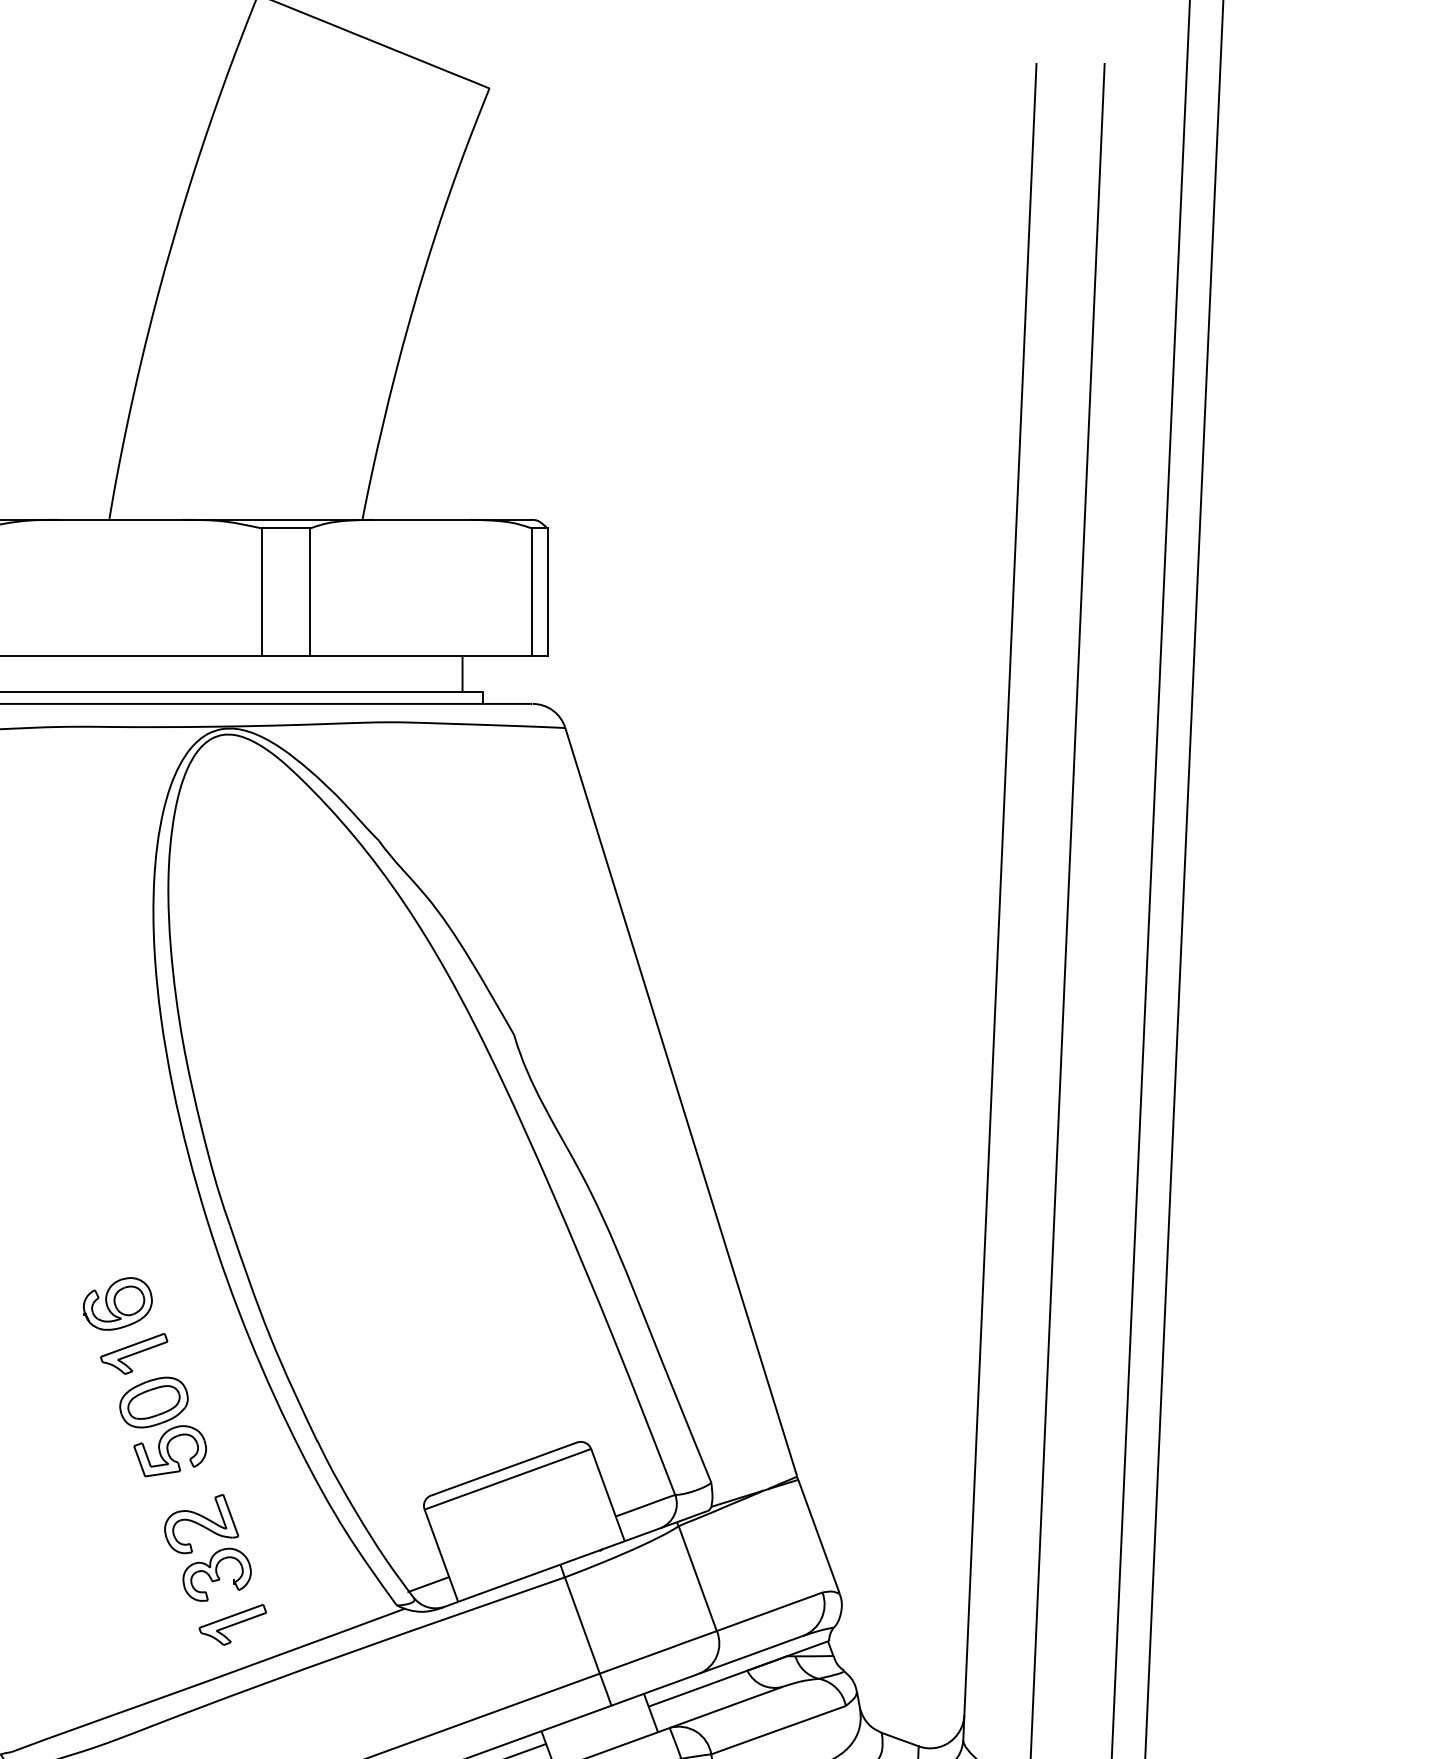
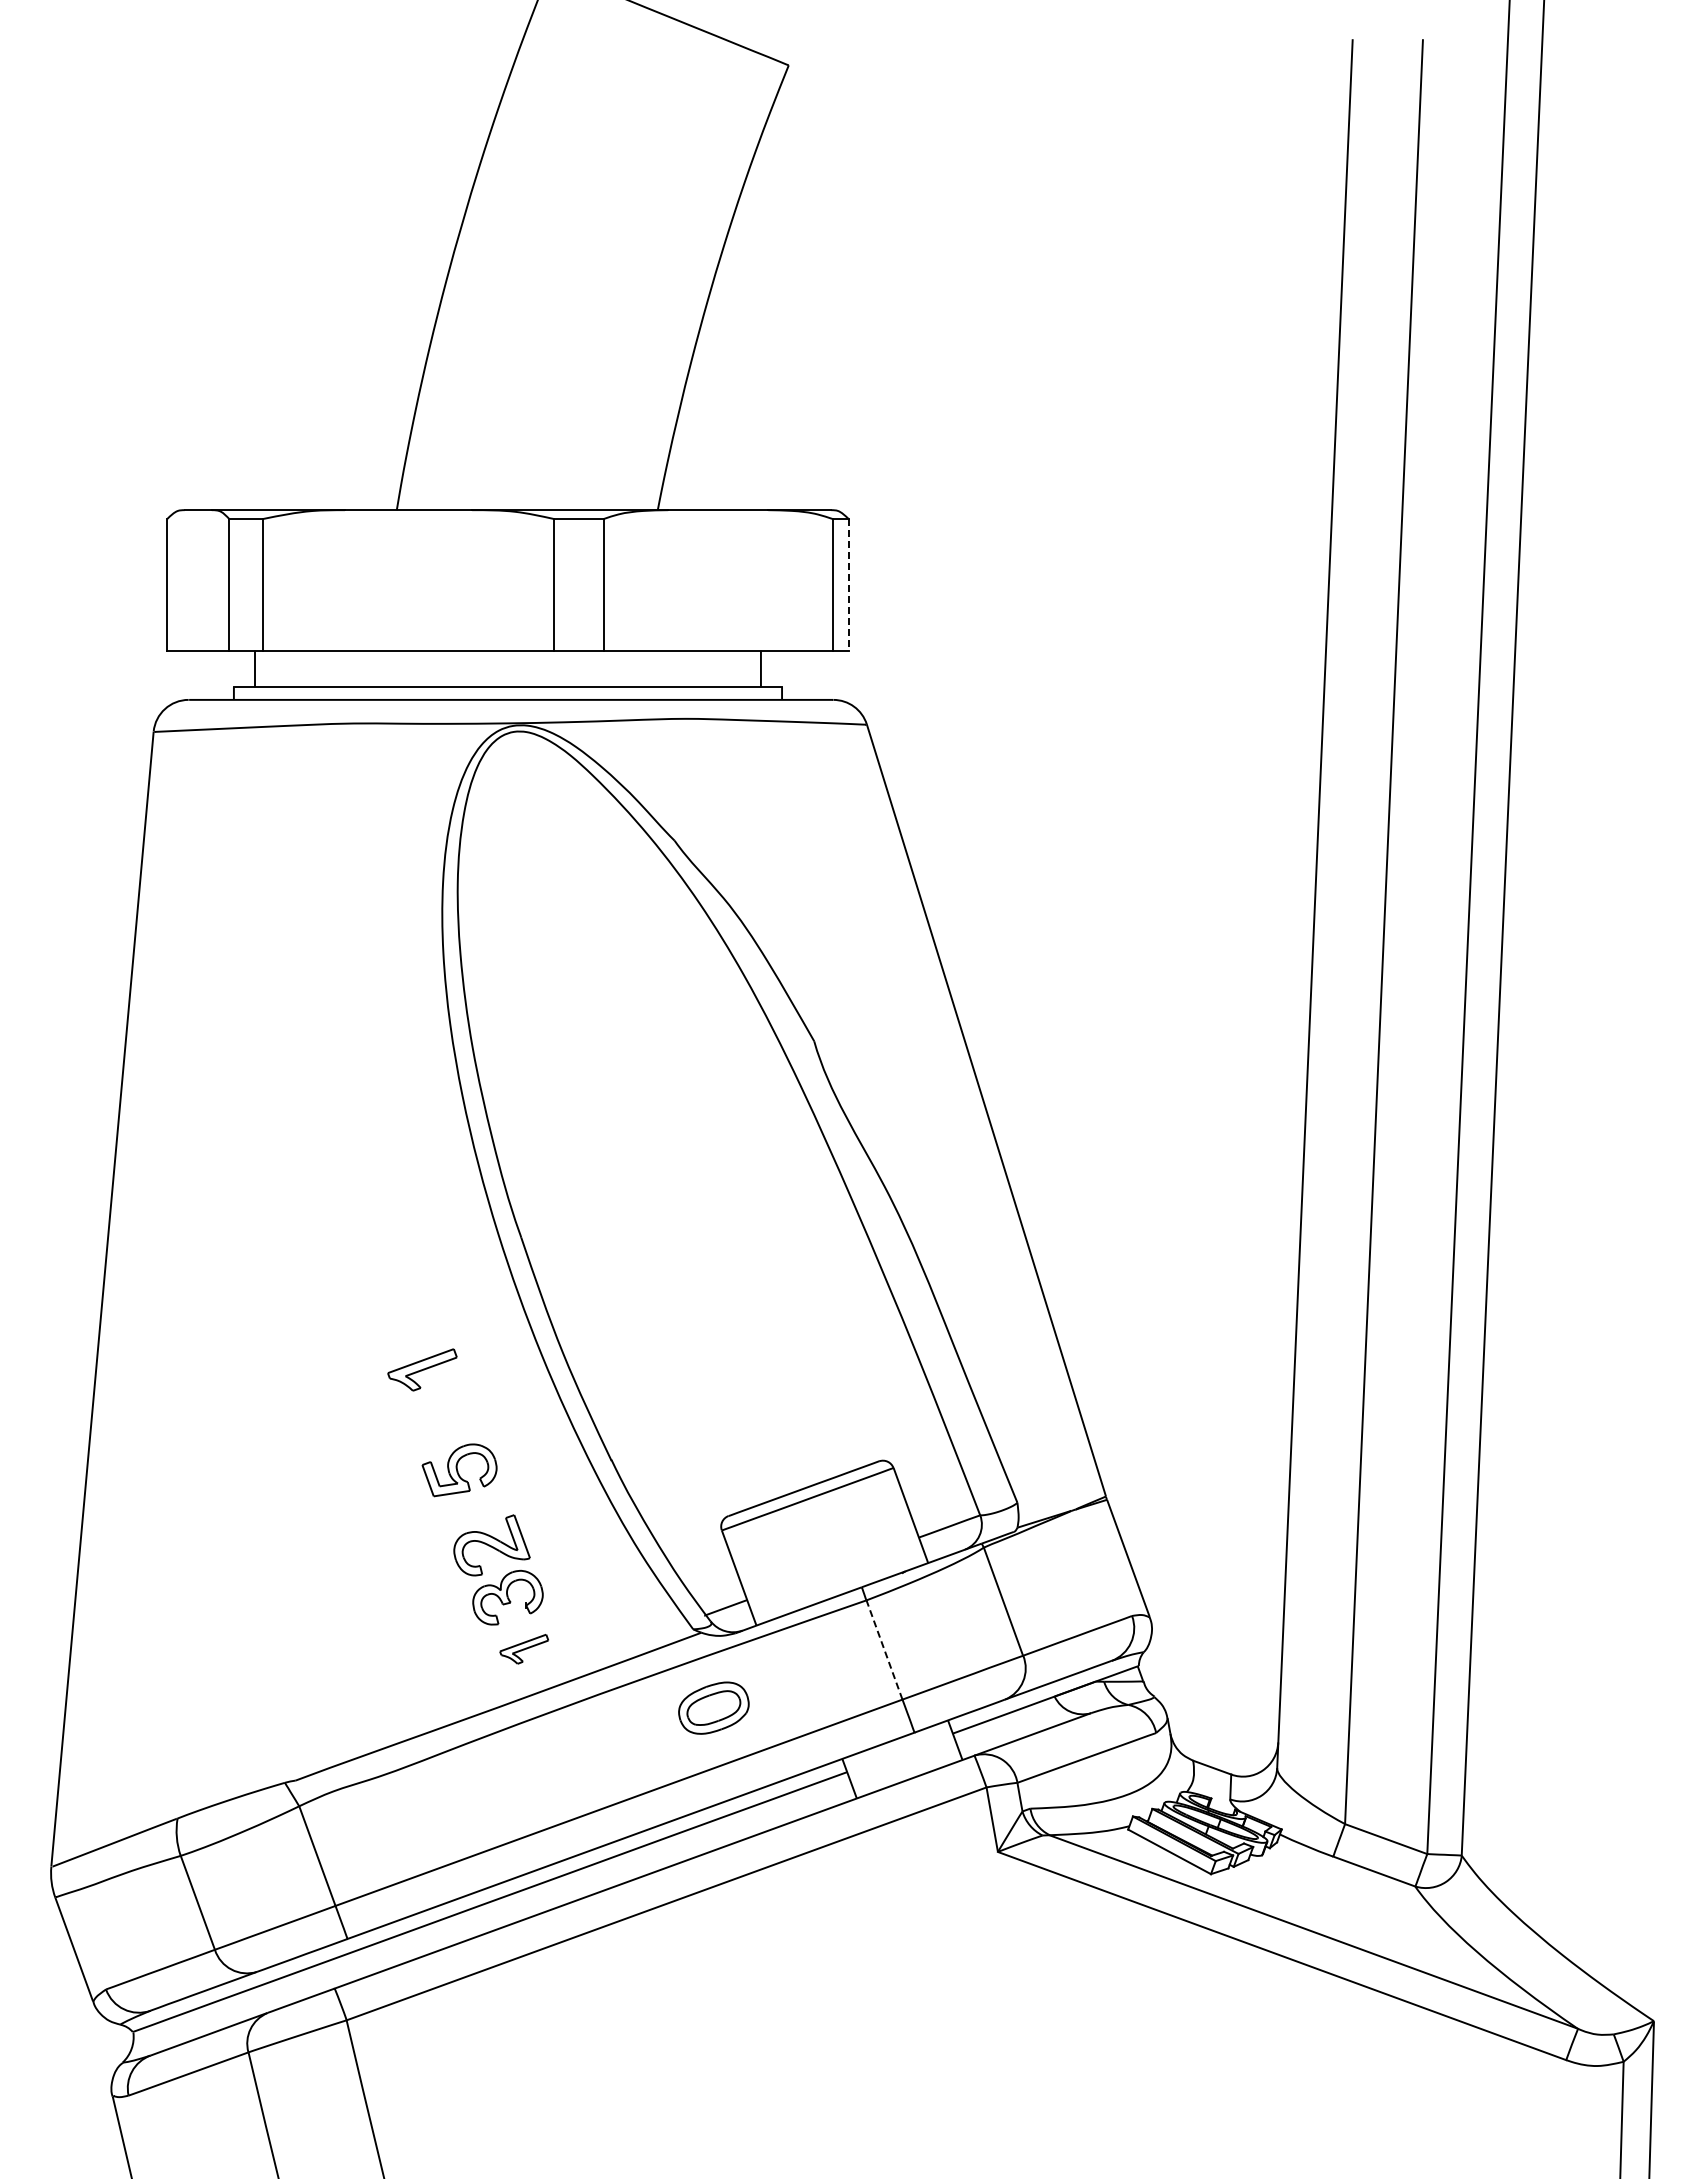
line: (547, 591) -> (848, 584), solid -> dashed
part: (117, 1303) -> (405, 1318), removed
part: (153, 1401) -> (713, 1707), moved
part: (233, 1624) -> (524, 1648), size x0.7
line: (582, 1626) -> (884, 1650), solid -> dashed

